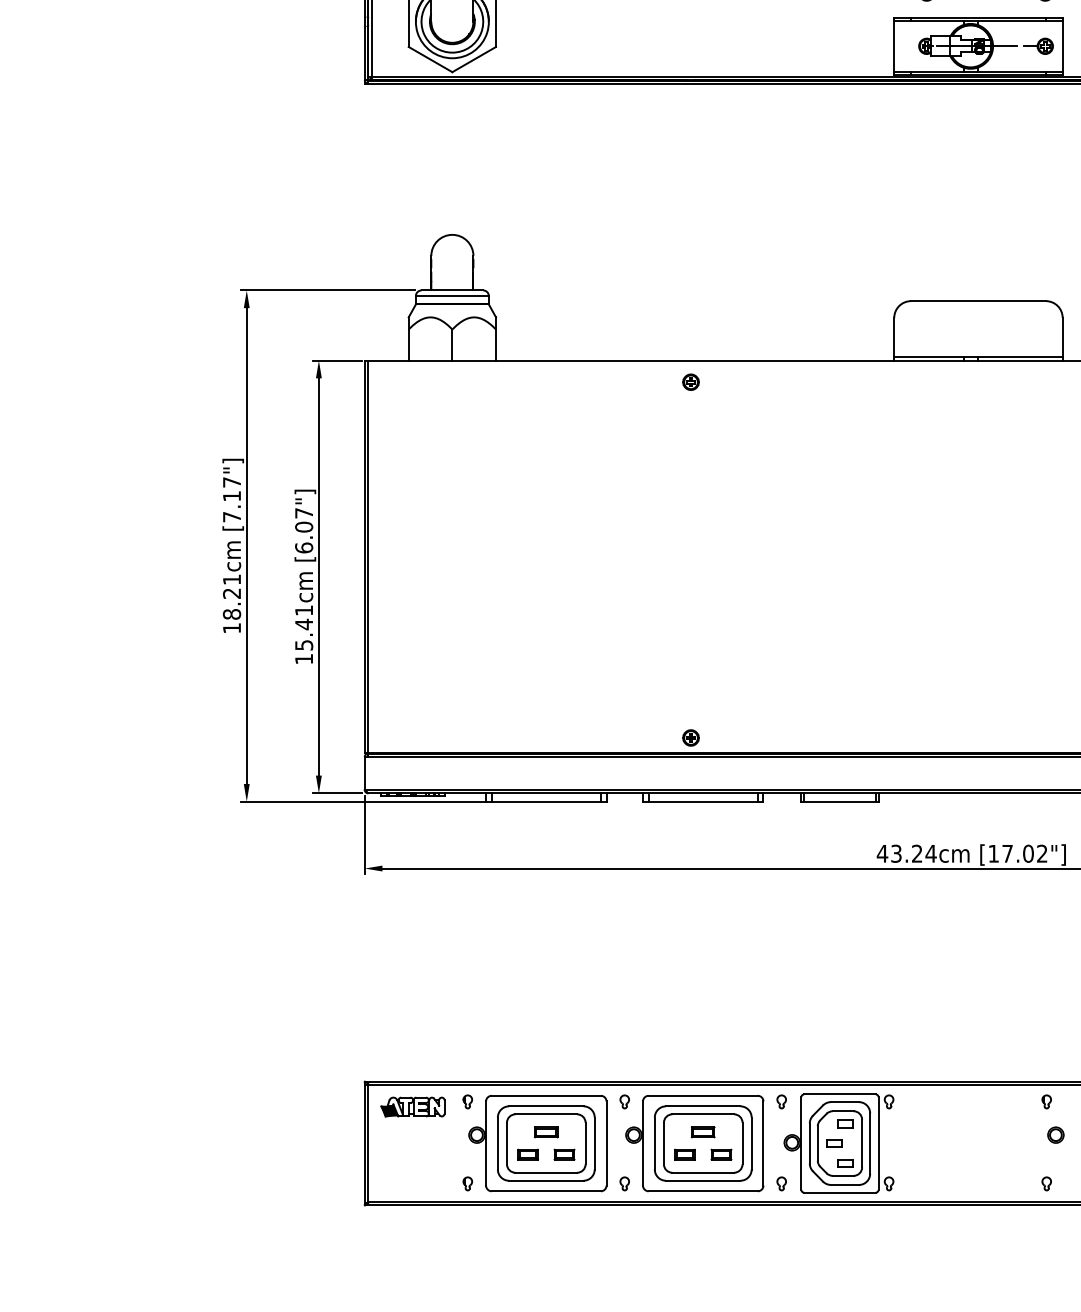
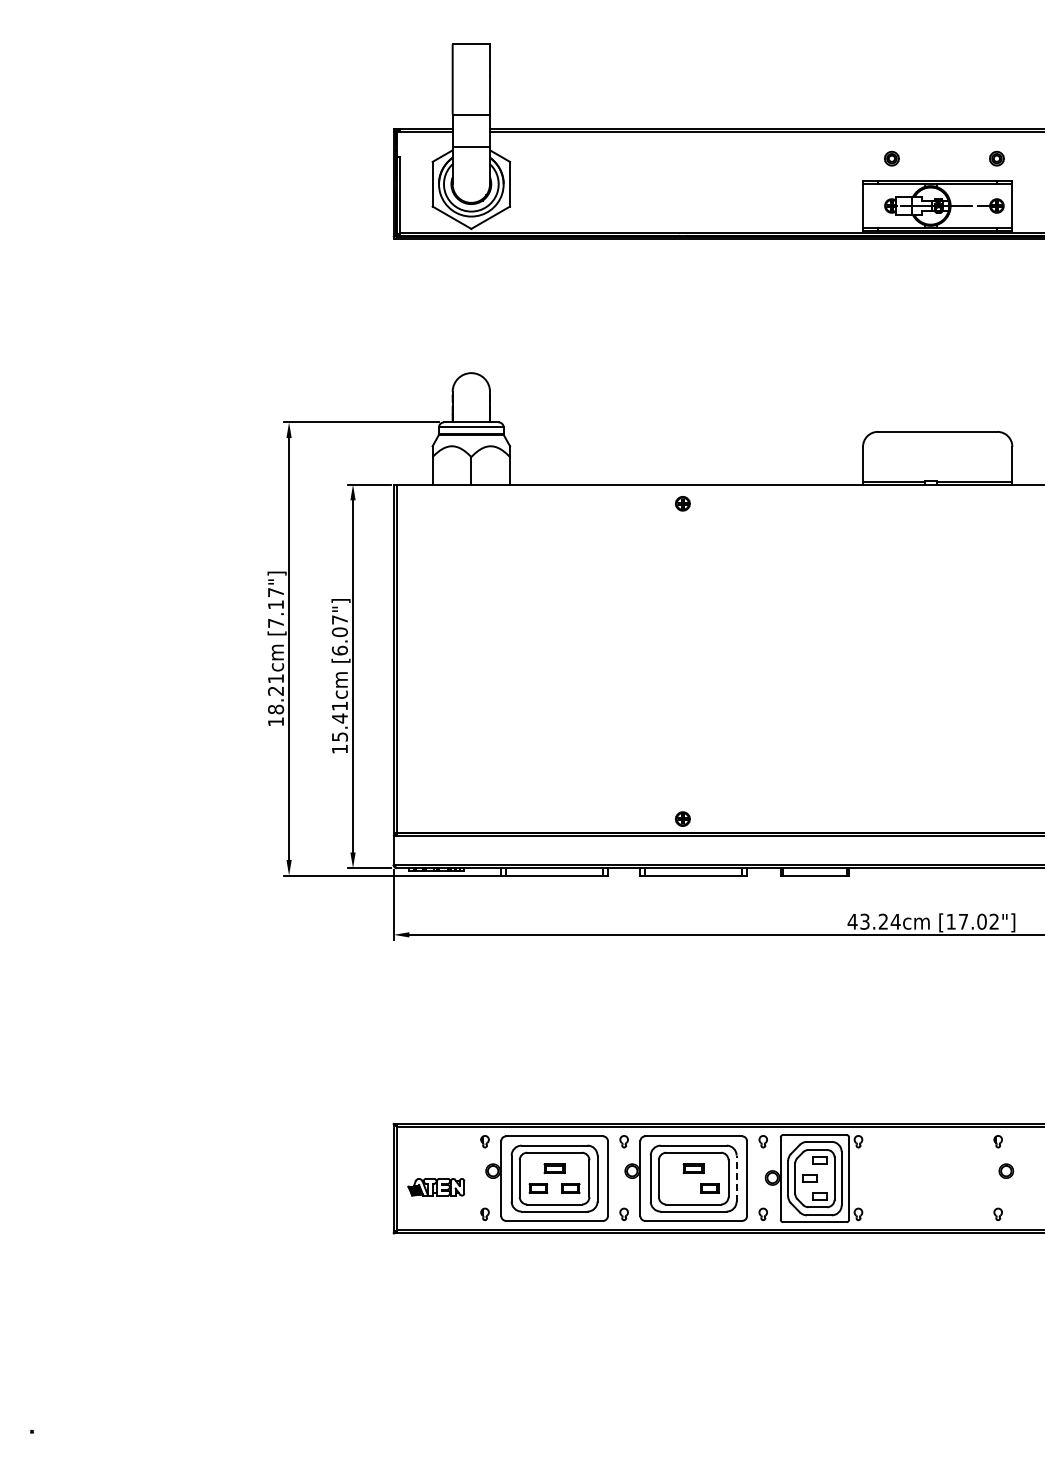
part: (413, 1107) -> (436, 1187), moved
line: (751, 1143) -> (736, 1178), solid -> dashed
part: (684, 1154) -> (677, 1188), removed

